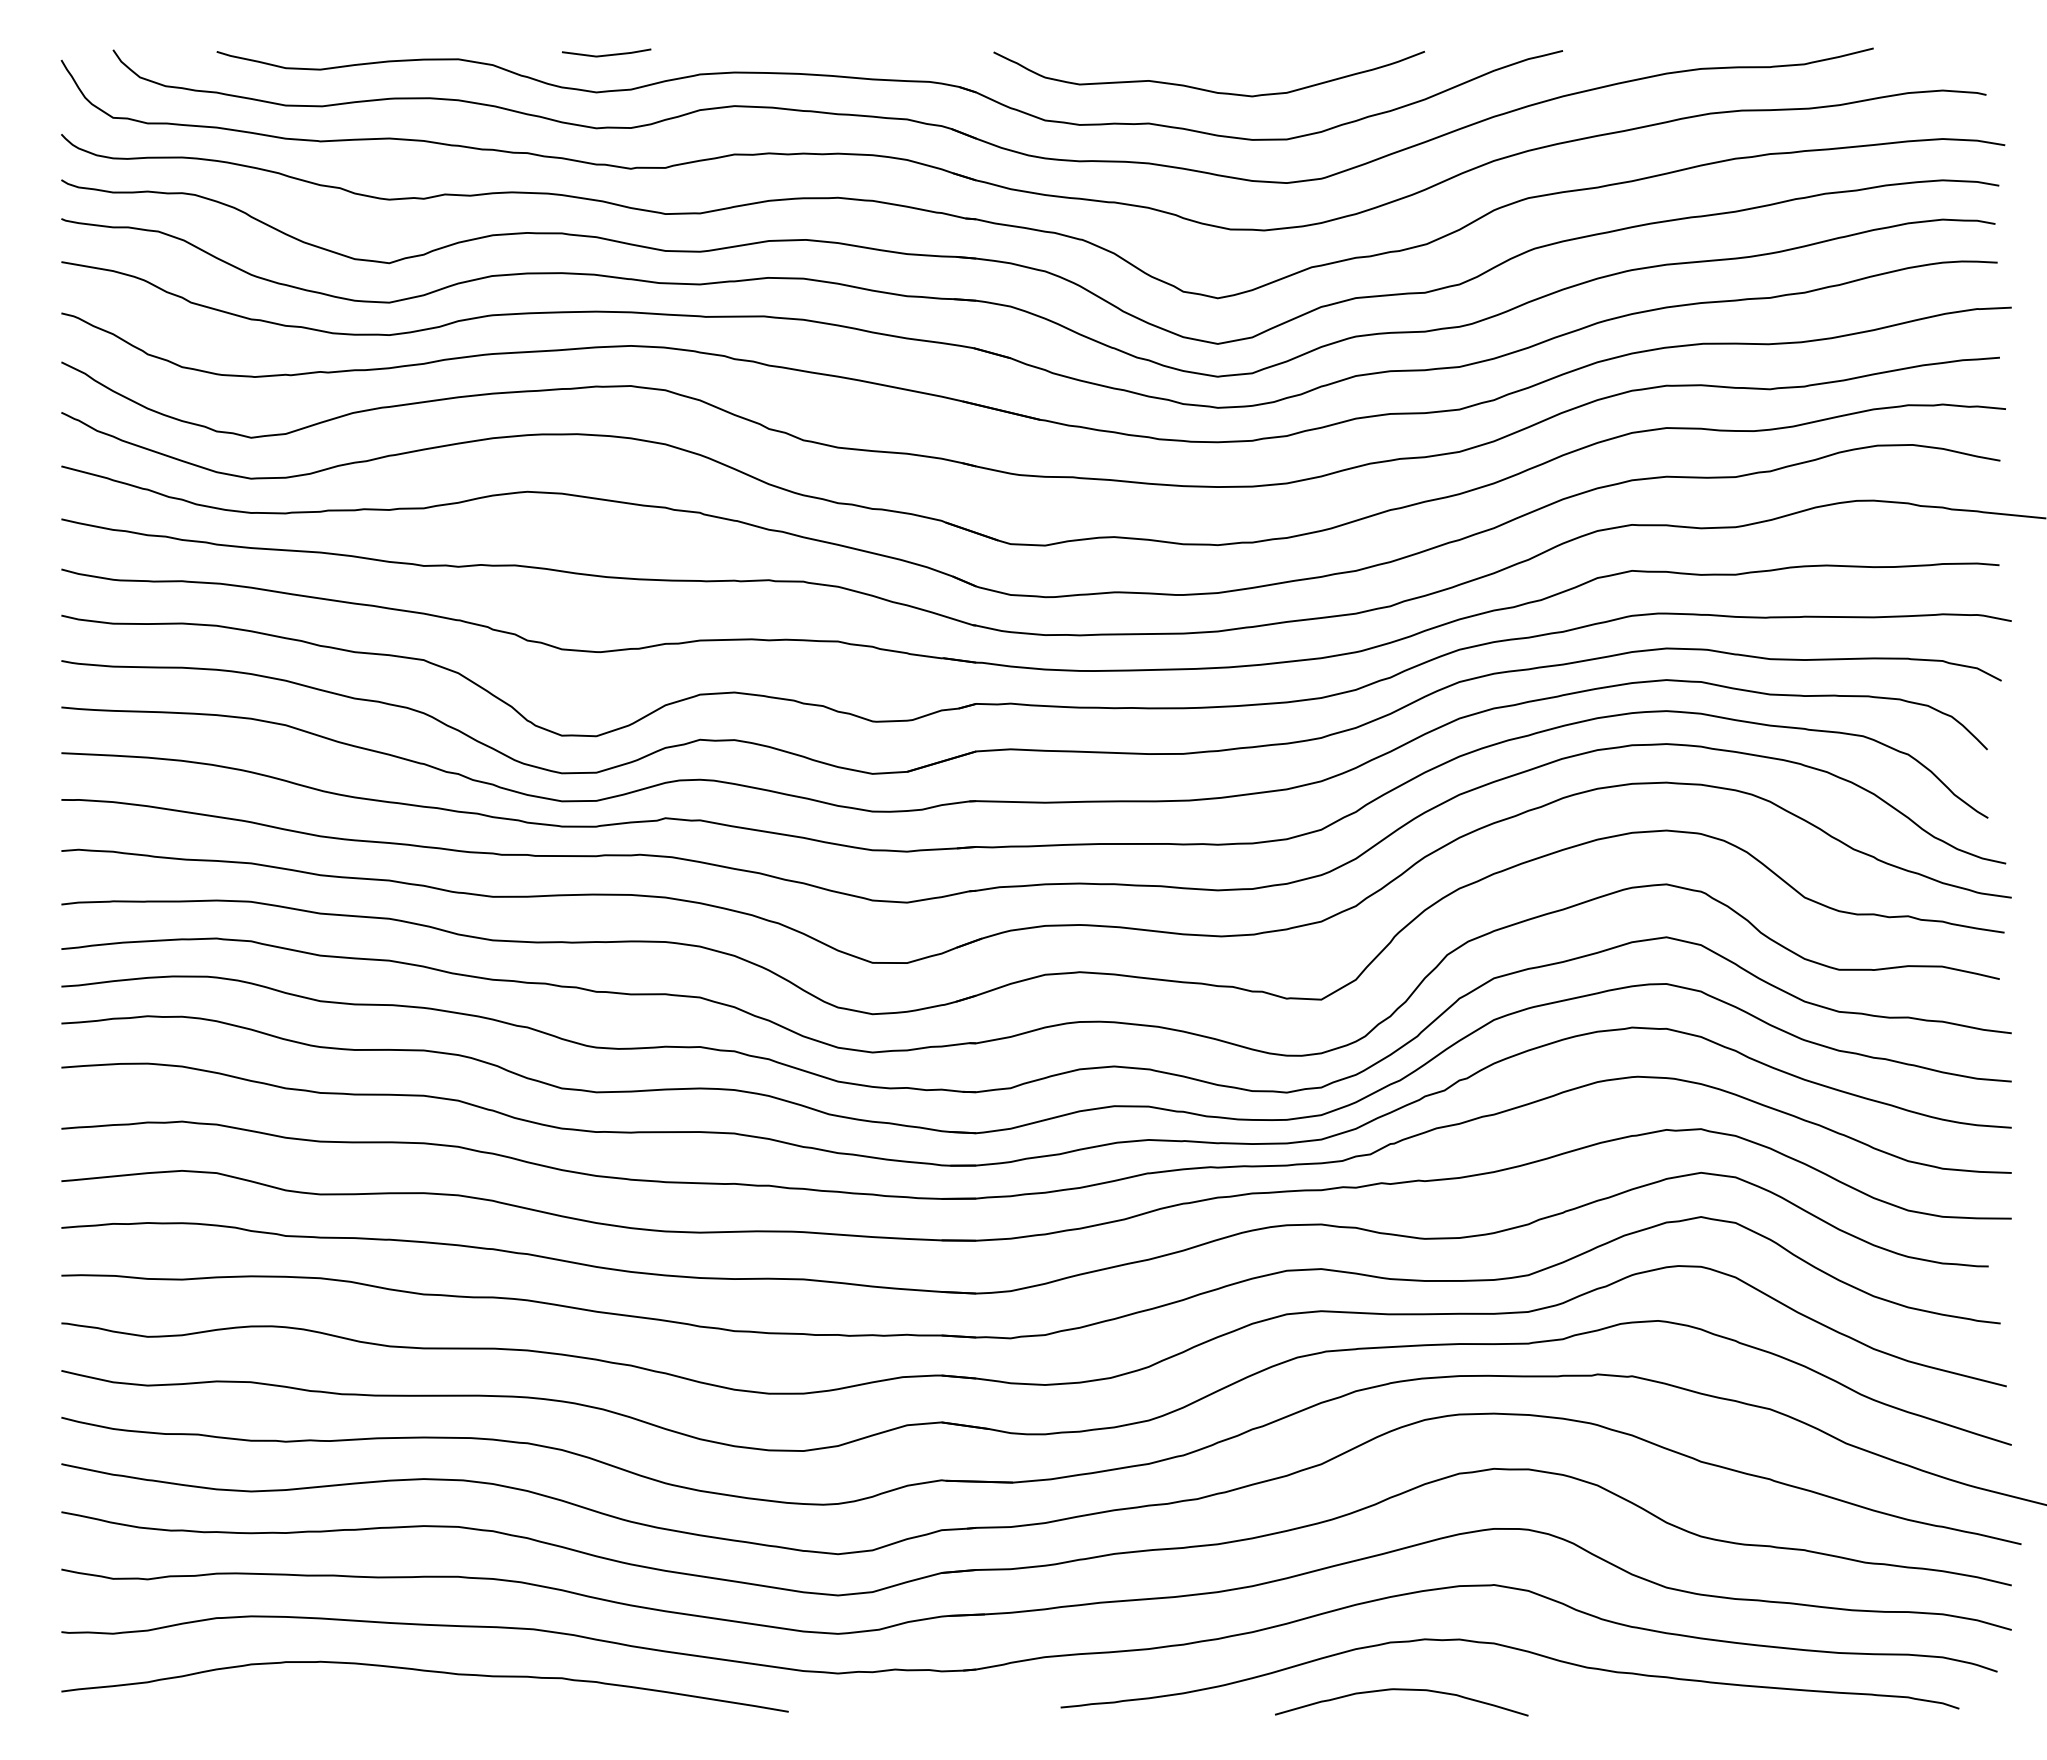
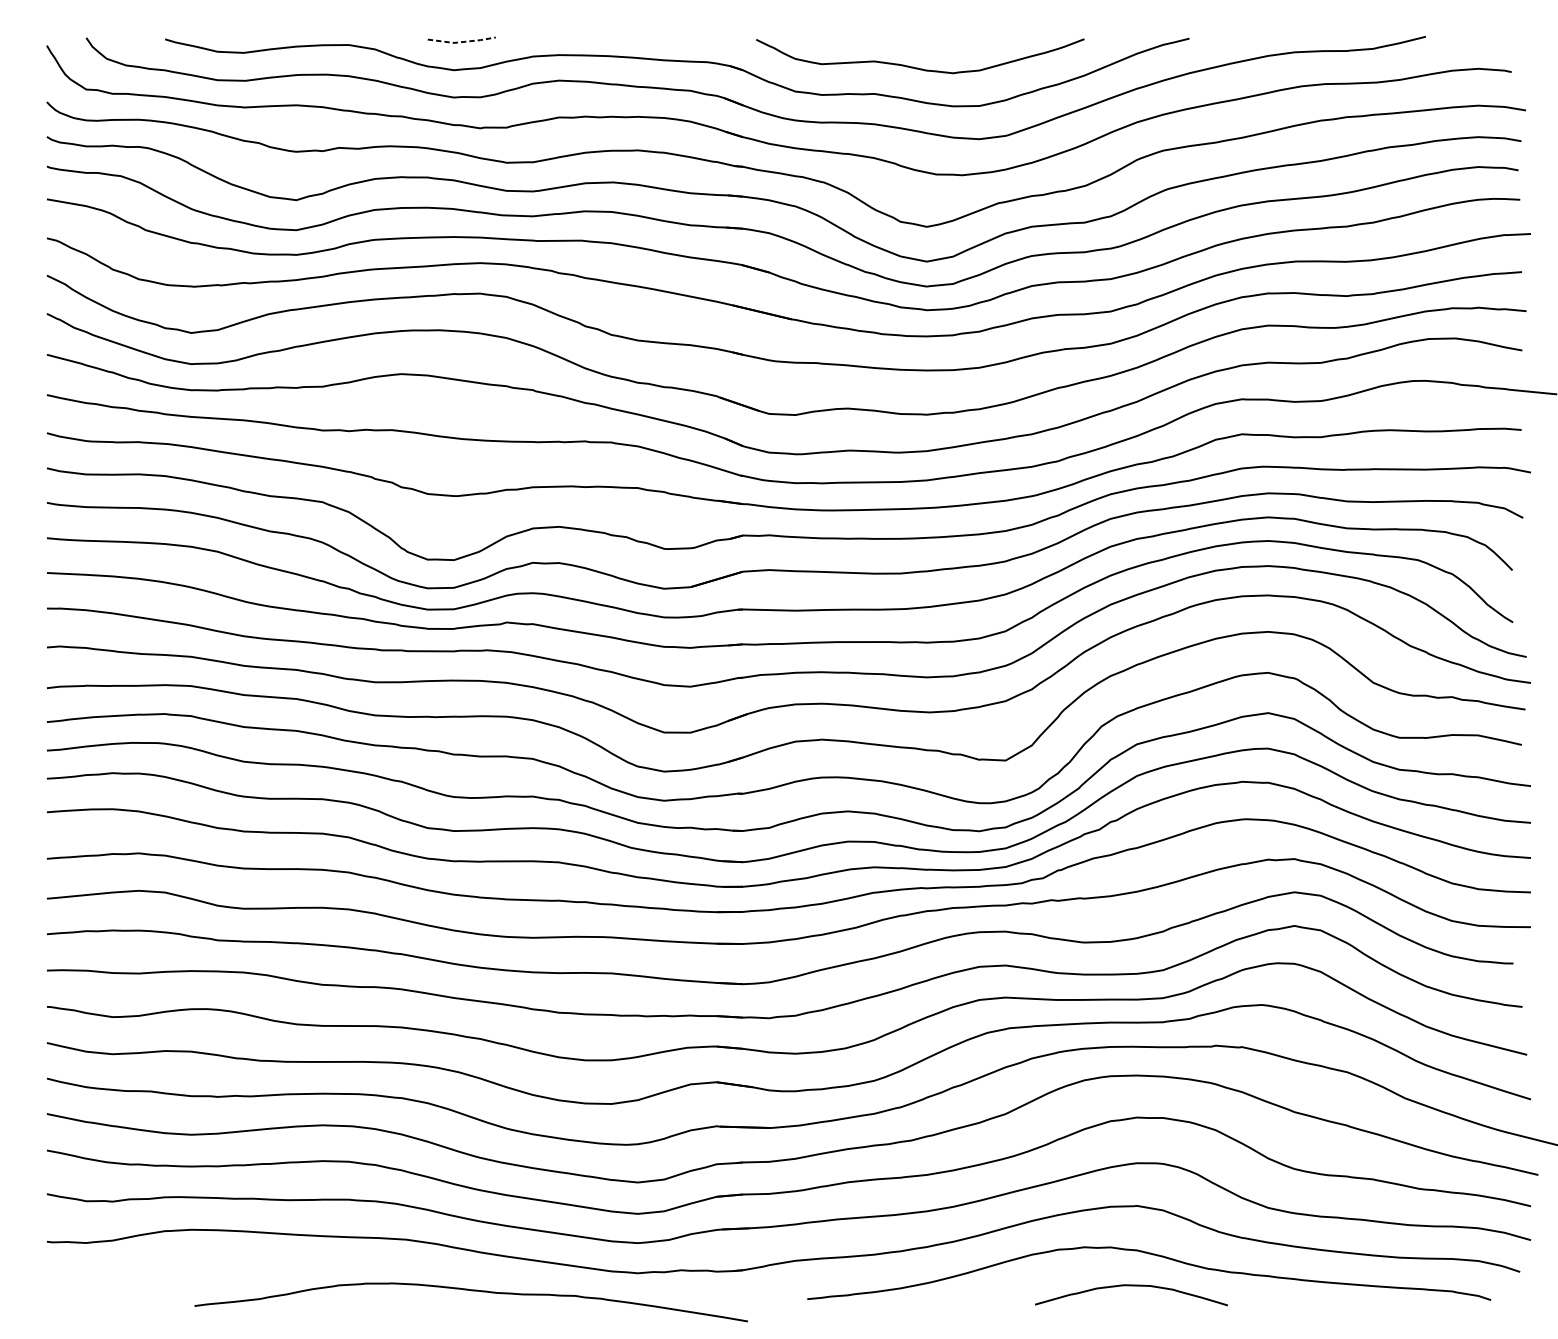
line: (607, 55) -> (462, 42), solid -> dashed
curve: (424, 1671) -> (470, 1290), moved
curve: (1401, 1690) -> (1131, 1286), moved

